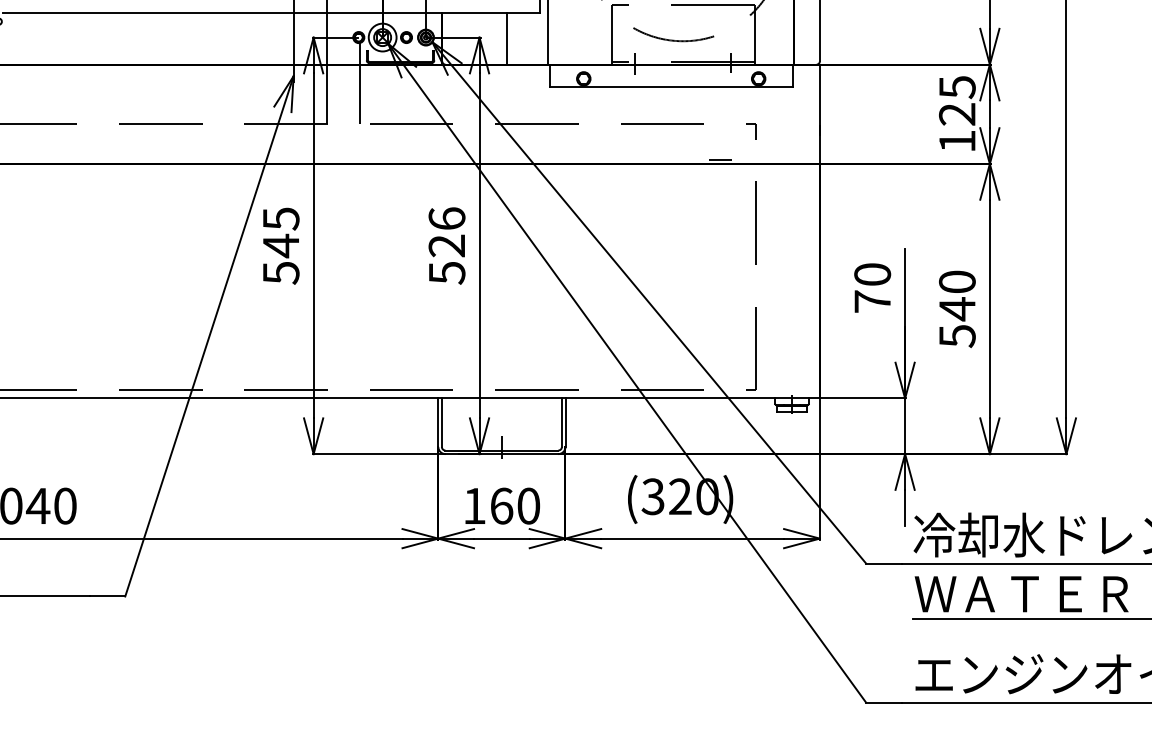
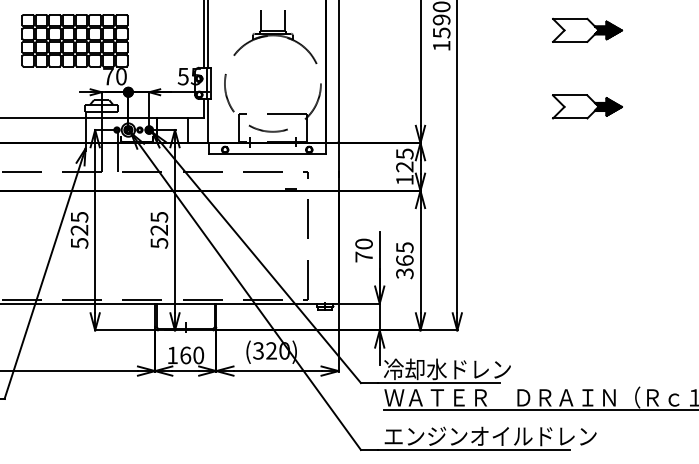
text: (447, 217) -> (159, 216), 526 -> 525
text: (280, 246) -> (79, 230), 545 -> 525
text: (956, 308) -> (404, 260), 540 -> 365

